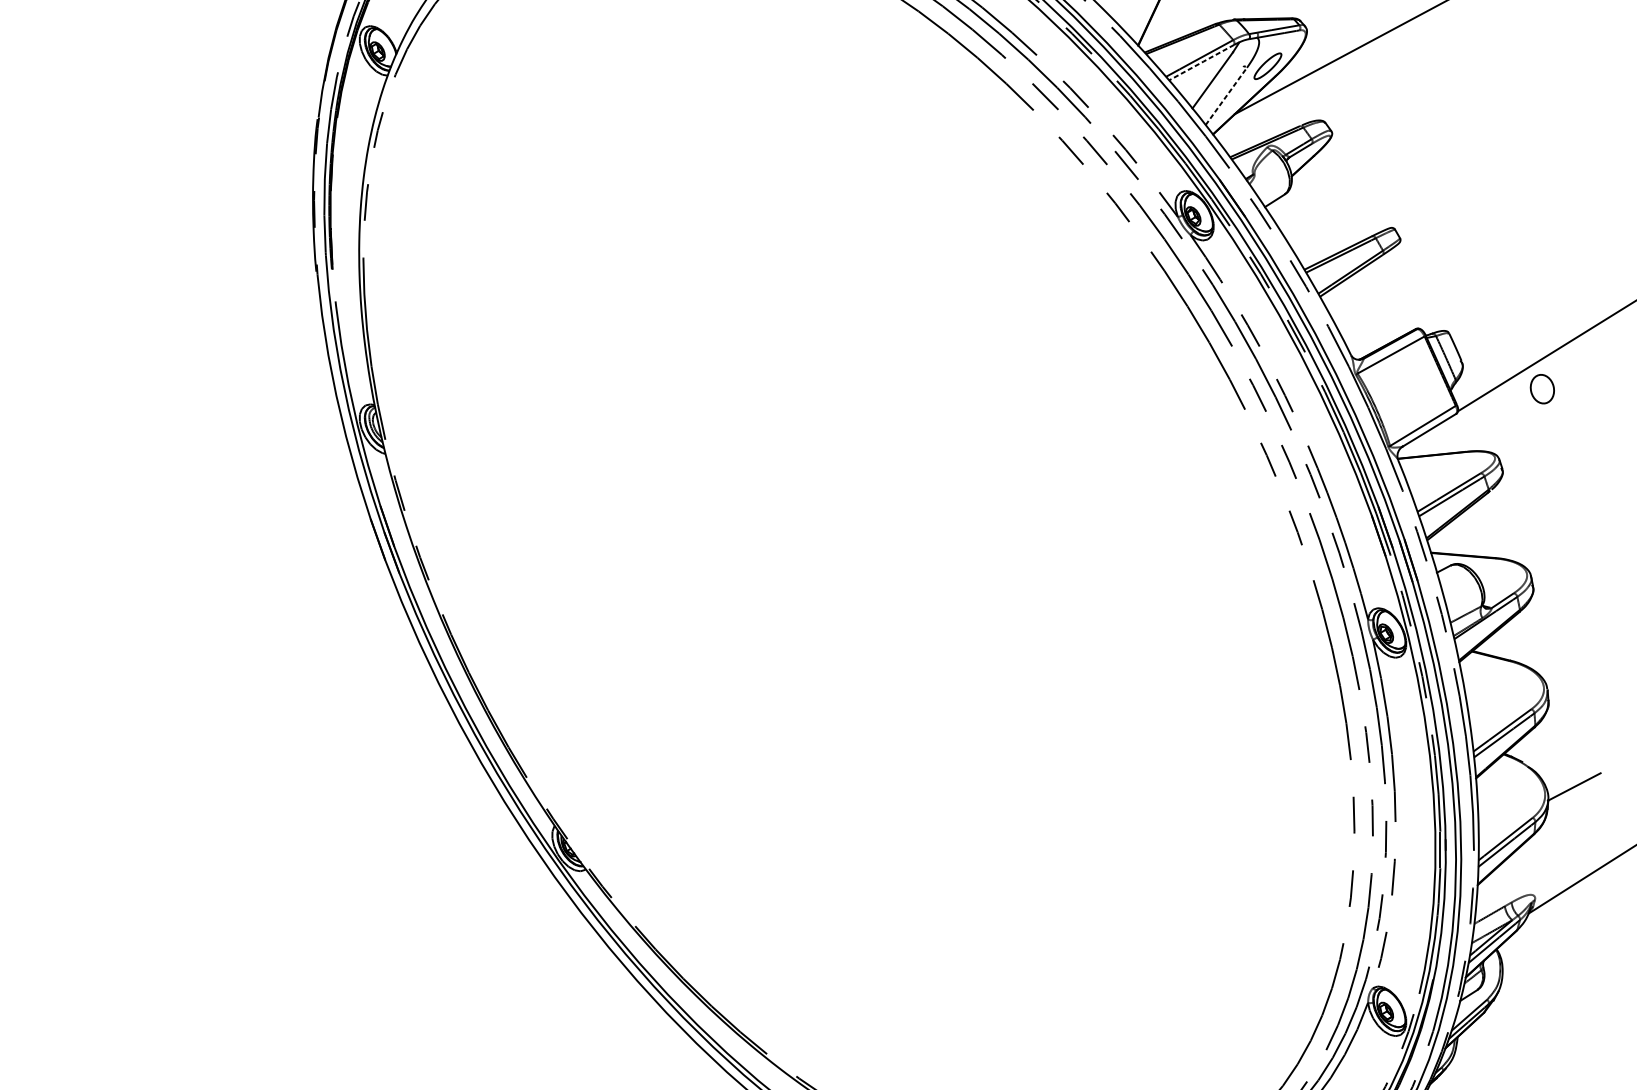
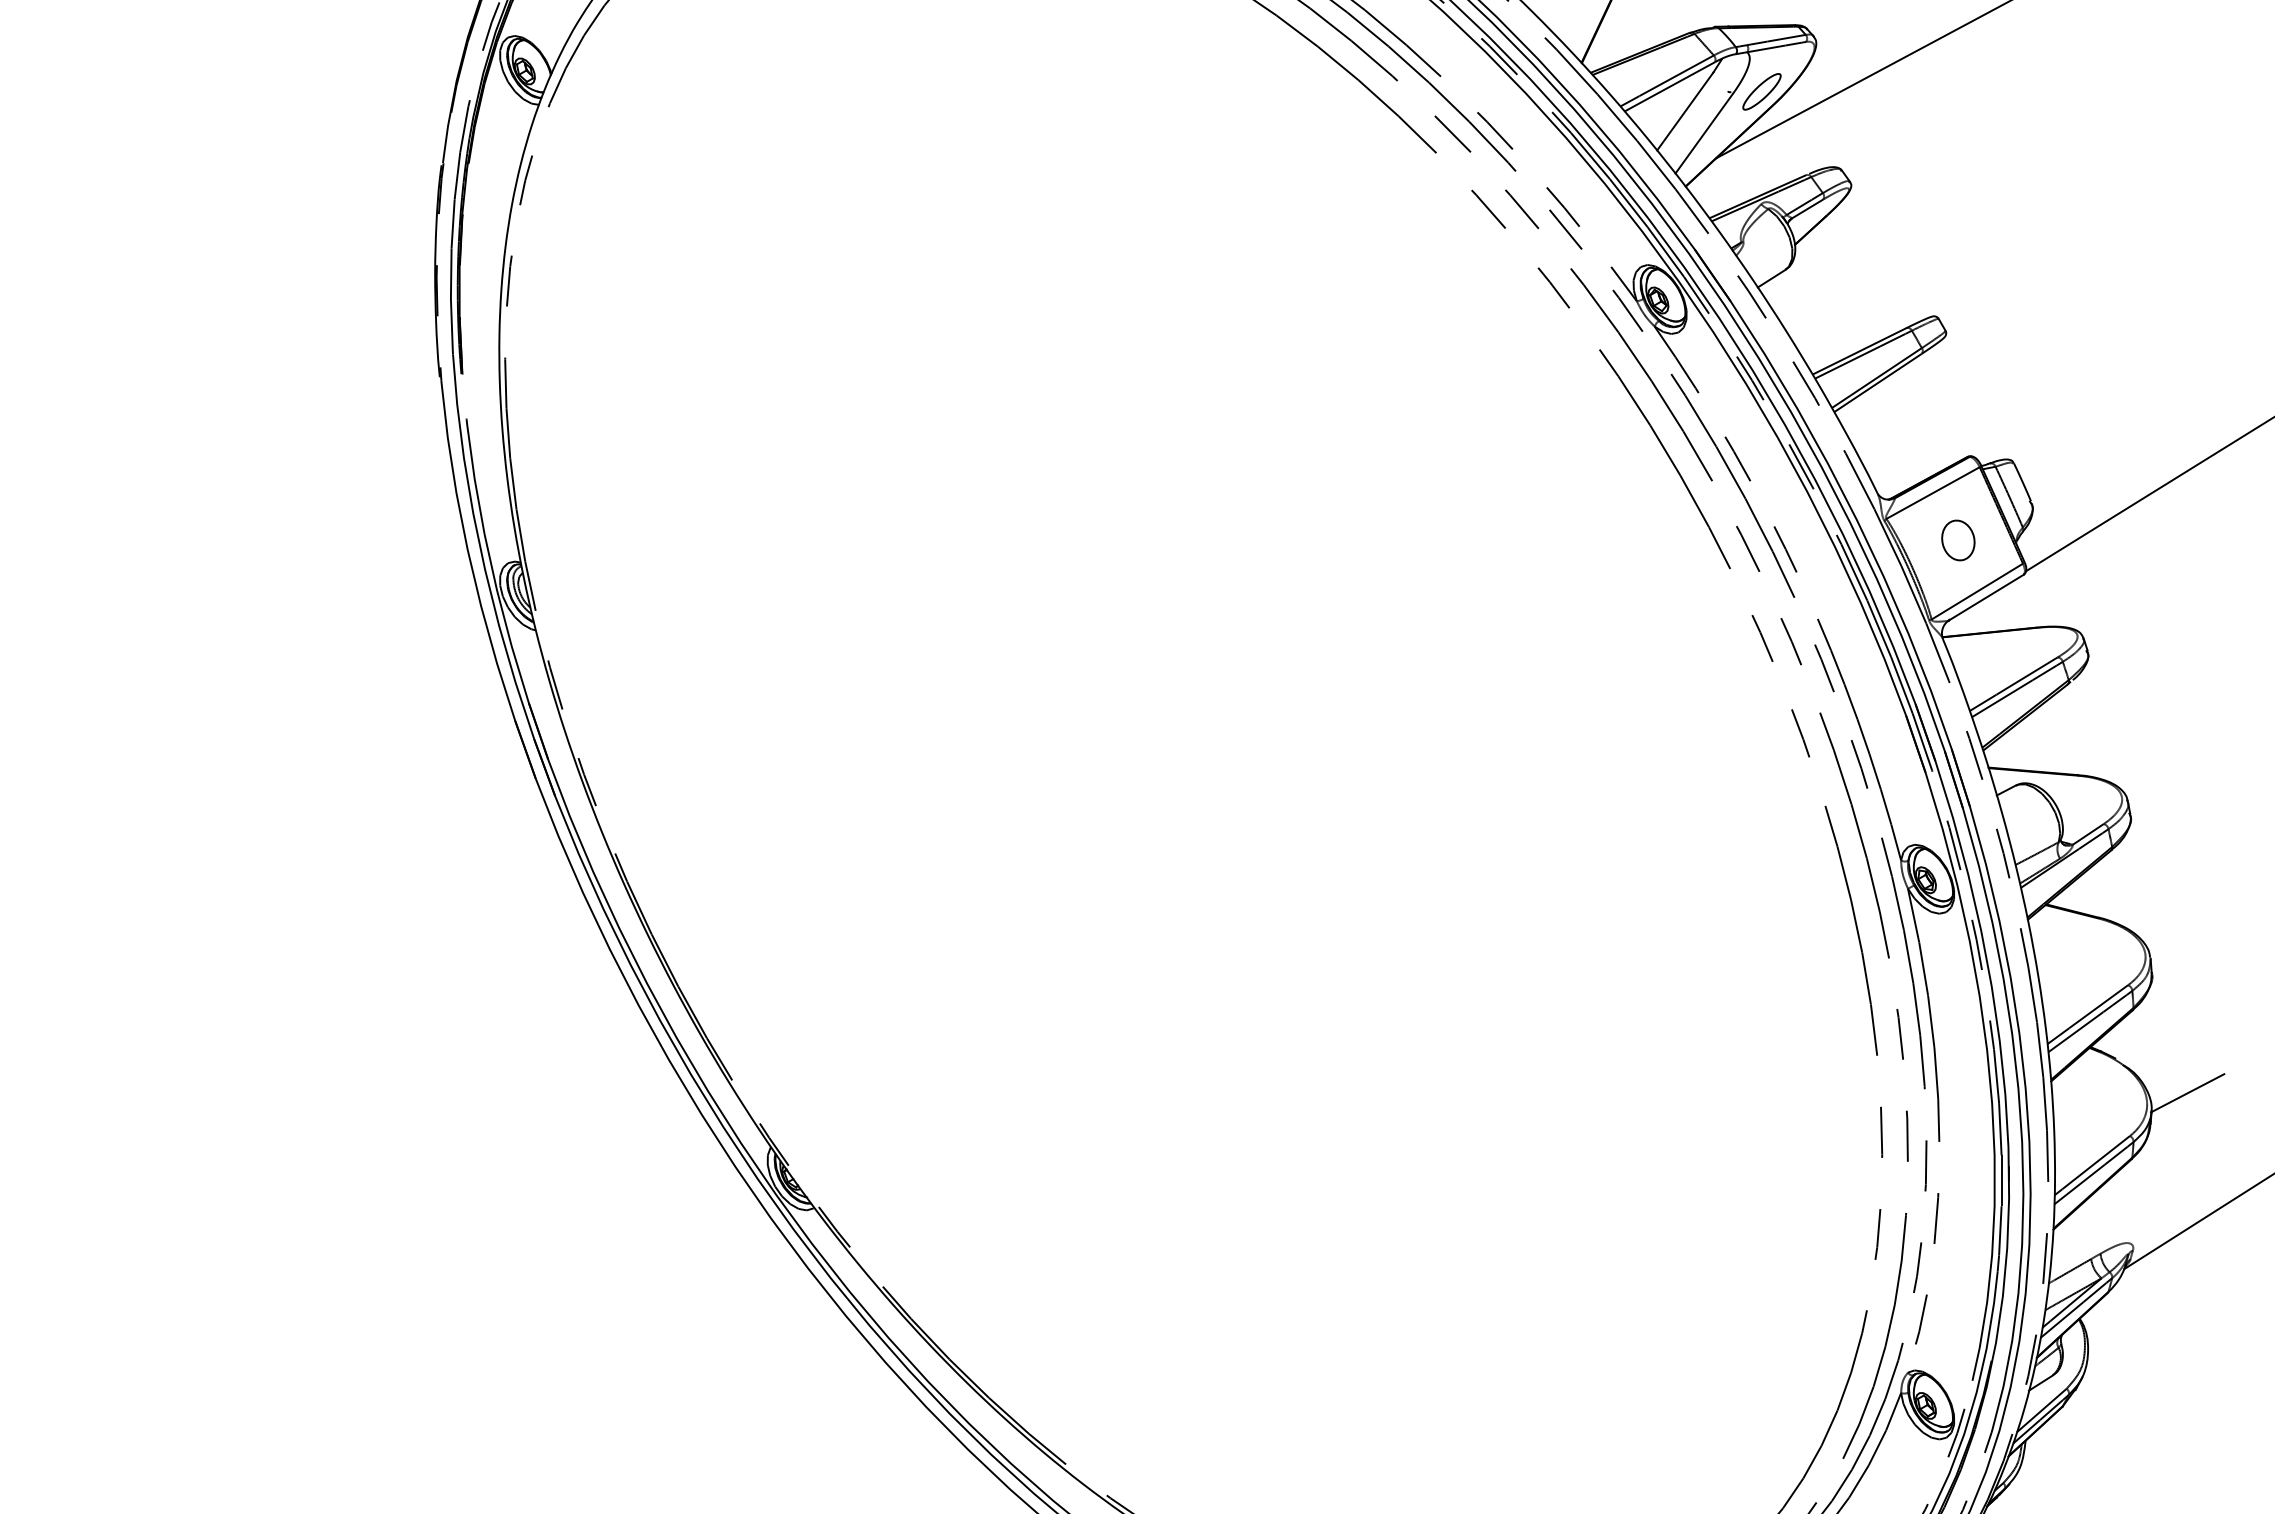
line: (1202, 62) -> (1670, 86), dashed -> solid
line: (1226, 96) -> (1704, 133), dashed -> solid
part: (1542, 389) -> (1958, 540), moved

